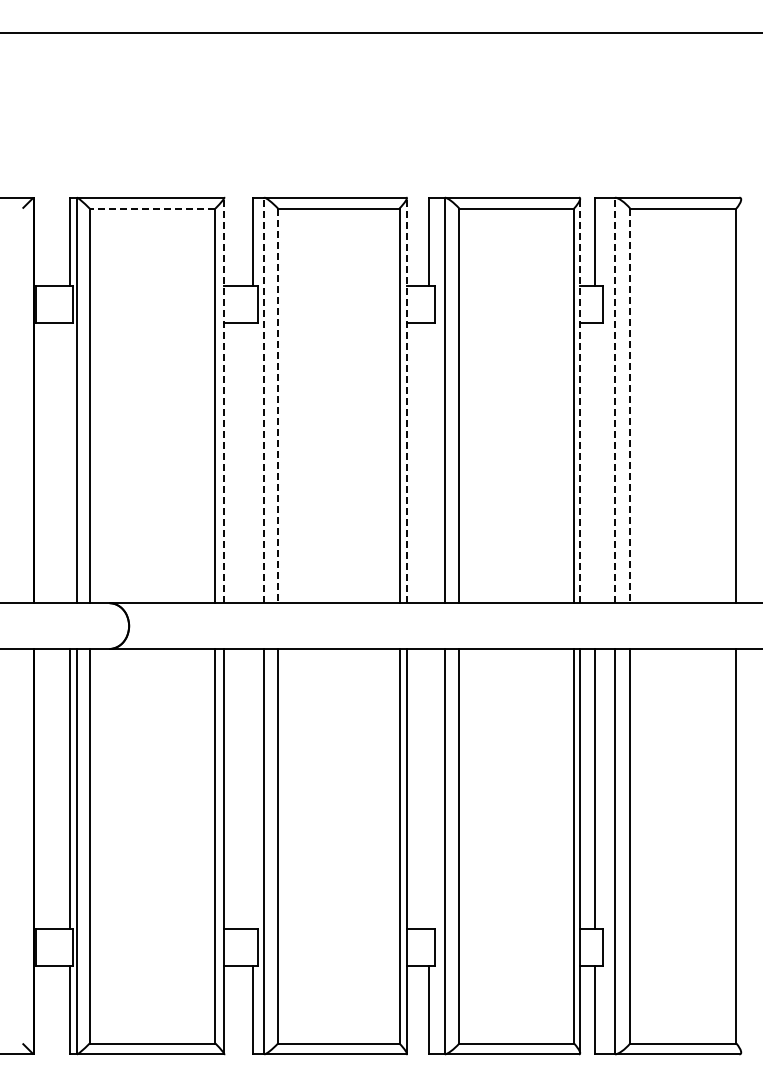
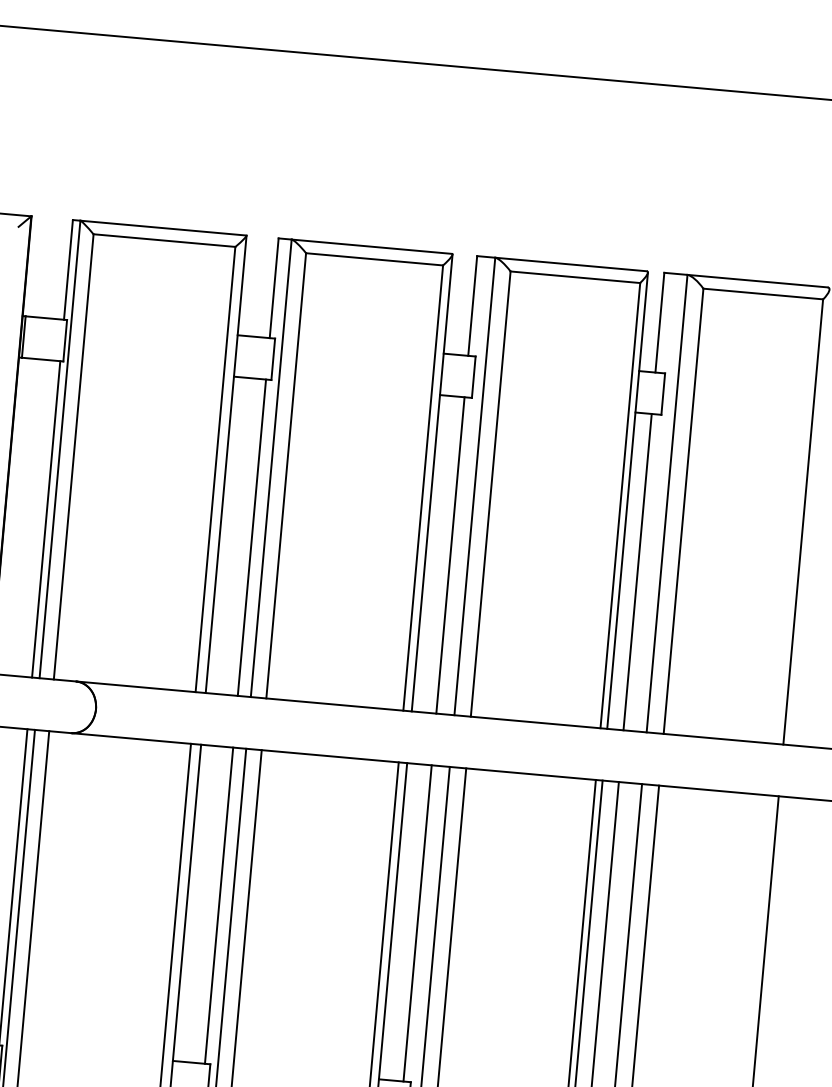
line: (152, 208) -> (164, 240), dashed -> solid
line: (224, 400) -> (226, 464), dashed -> solid
line: (264, 400) -> (271, 468), dashed -> solid
line: (406, 400) -> (431, 482), dashed -> solid
line: (580, 400) -> (627, 500), dashed -> solid
line: (615, 400) -> (667, 503), dashed -> solid
line: (278, 406) -> (286, 476), dashed -> solid
line: (630, 406) -> (683, 512), dashed -> solid
line: (70, 462) -> (46, 518), added
line: (252, 462) -> (251, 537), added
line: (428, 462) -> (450, 554), added
line: (594, 462) -> (637, 571), added
line: (252, 789) -> (218, 906), added
line: (428, 789) -> (417, 923), added

